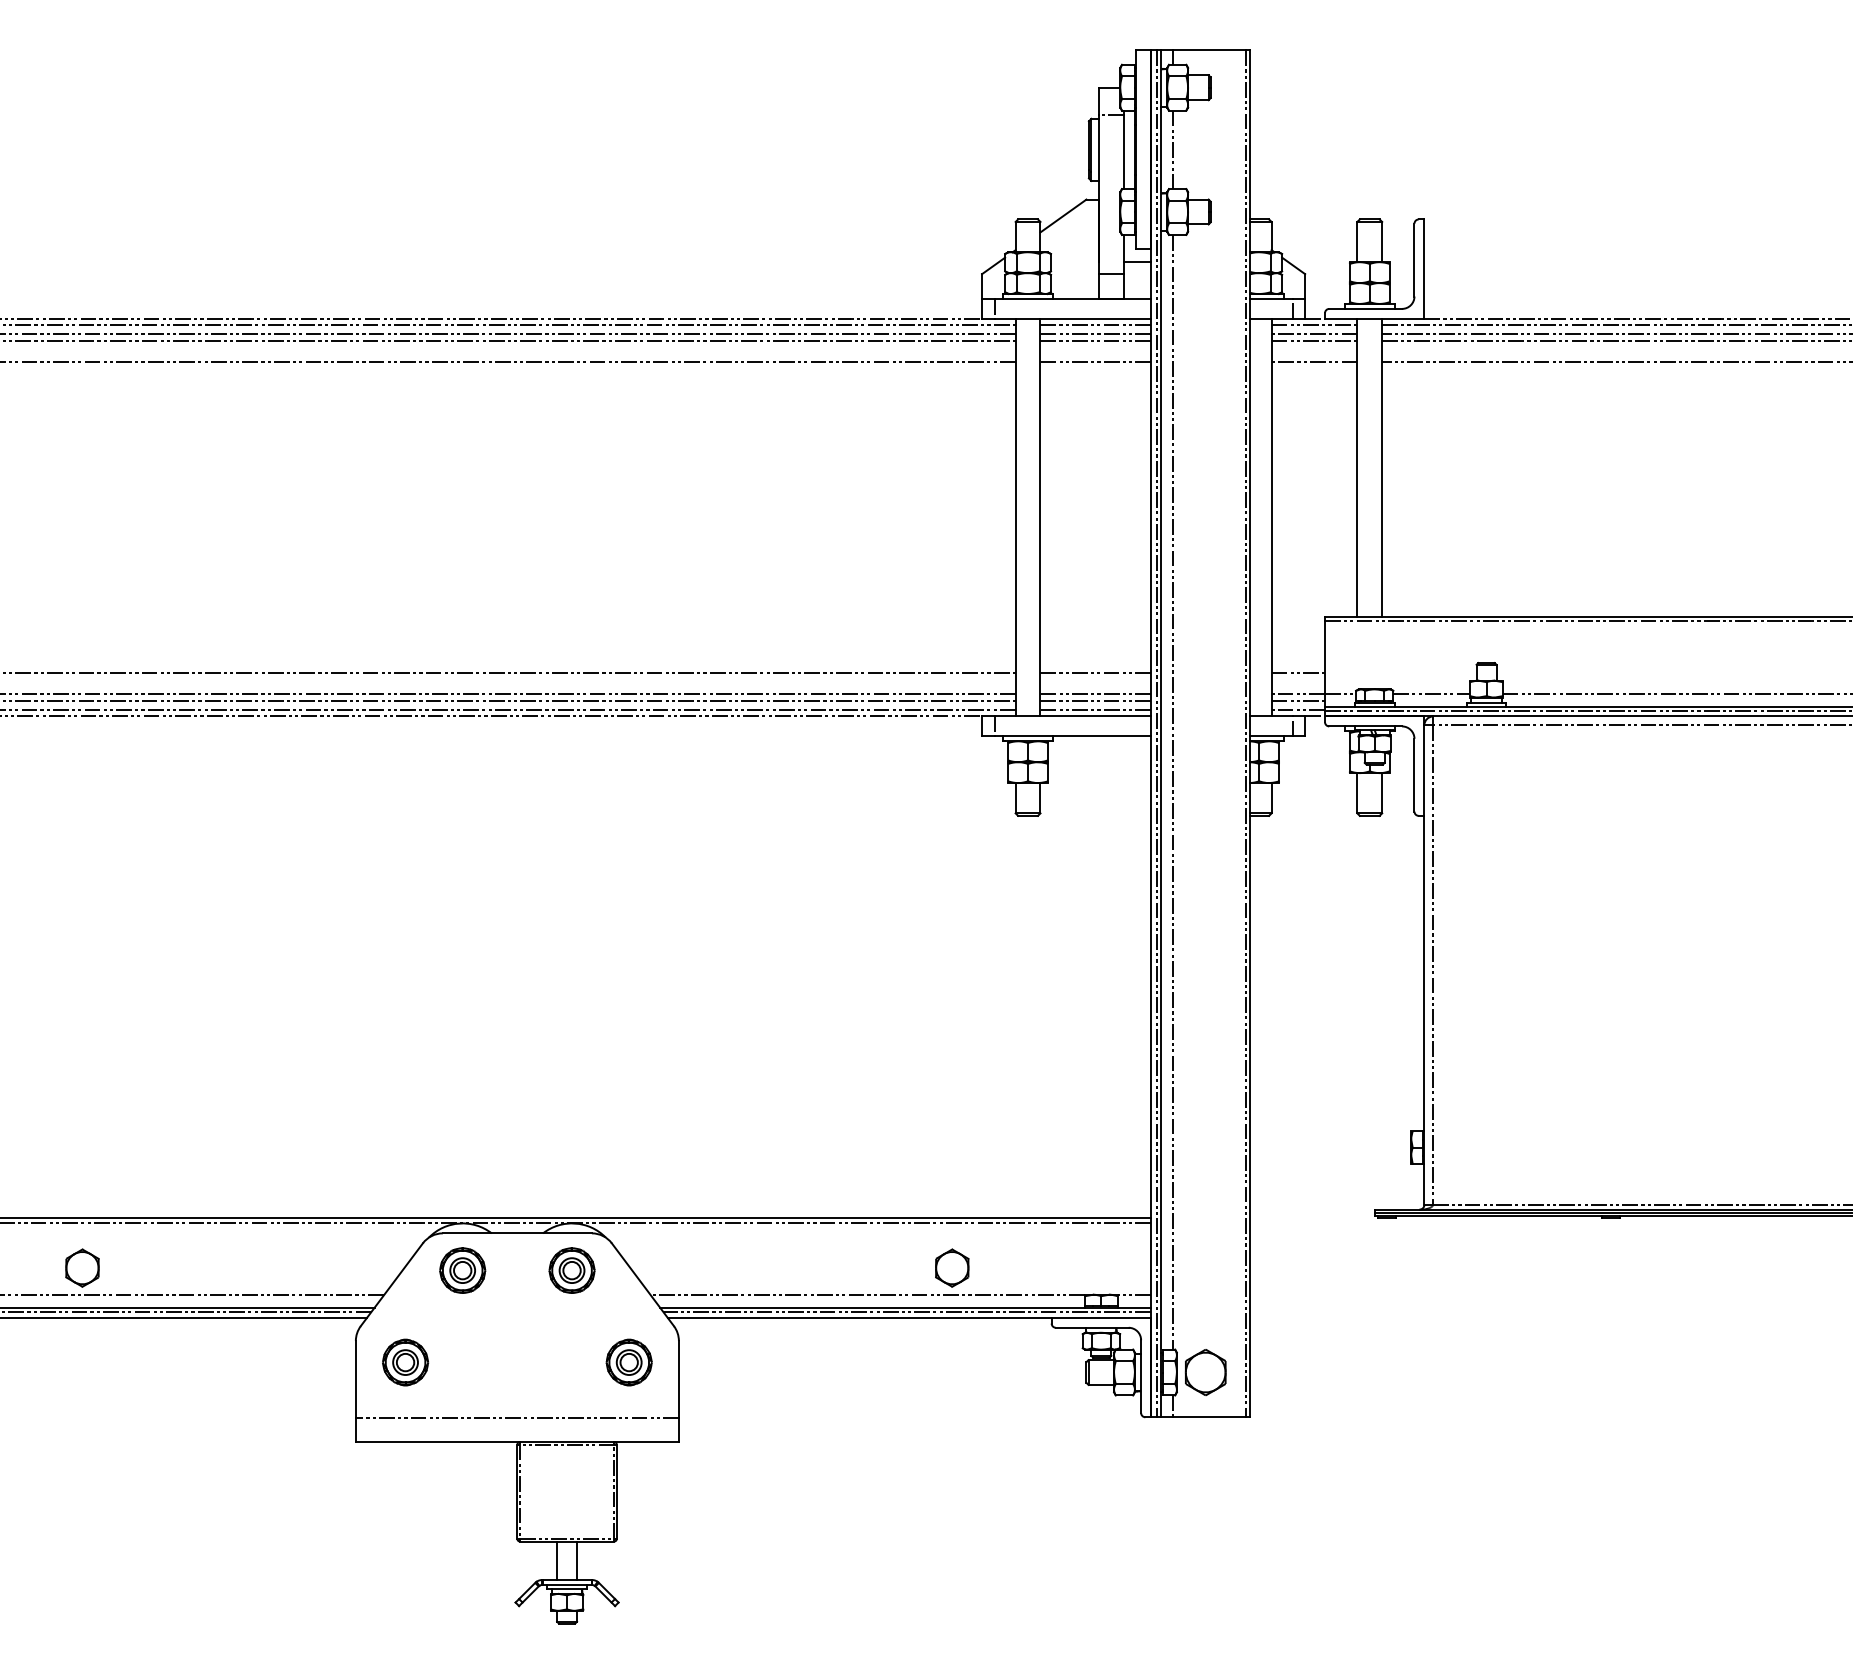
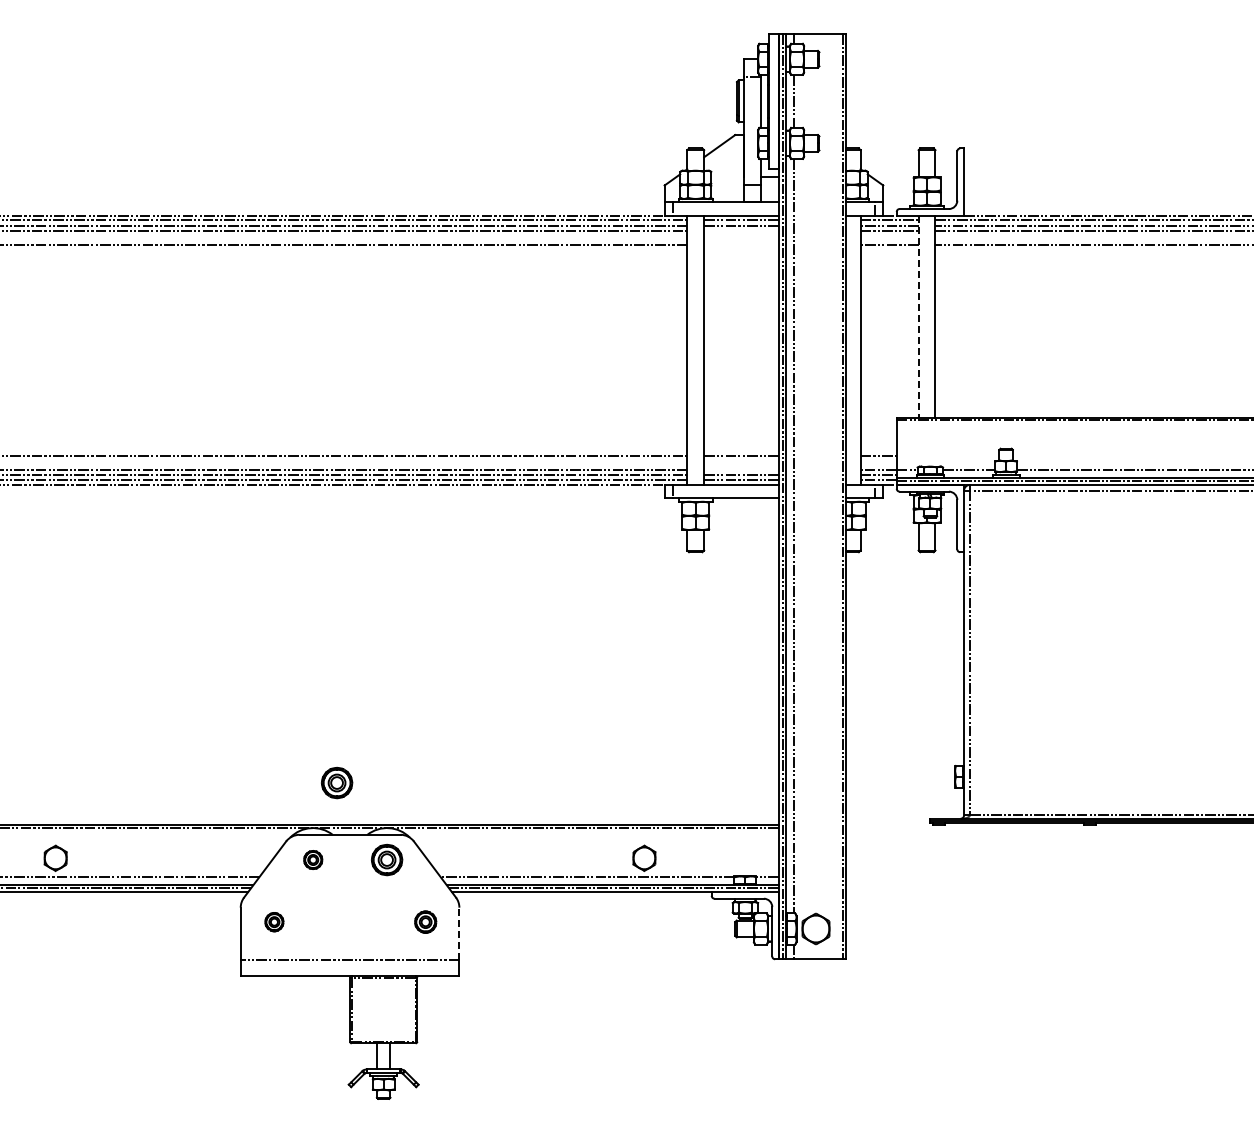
line: (1095, 340) -> (741, 230), removed
line: (1095, 362) -> (741, 245), removed
line: (1357, 467) -> (918, 316), solid -> dashed
line: (1095, 693) -> (741, 469), removed
part: (498, 1156) -> (337, 782), added
part: (463, 1269) -> (313, 859), size x0.6
part: (405, 1361) -> (274, 921), size x0.6
part: (628, 1361) -> (425, 921), size x0.7
line: (679, 1379) -> (459, 933), solid -> dashed

